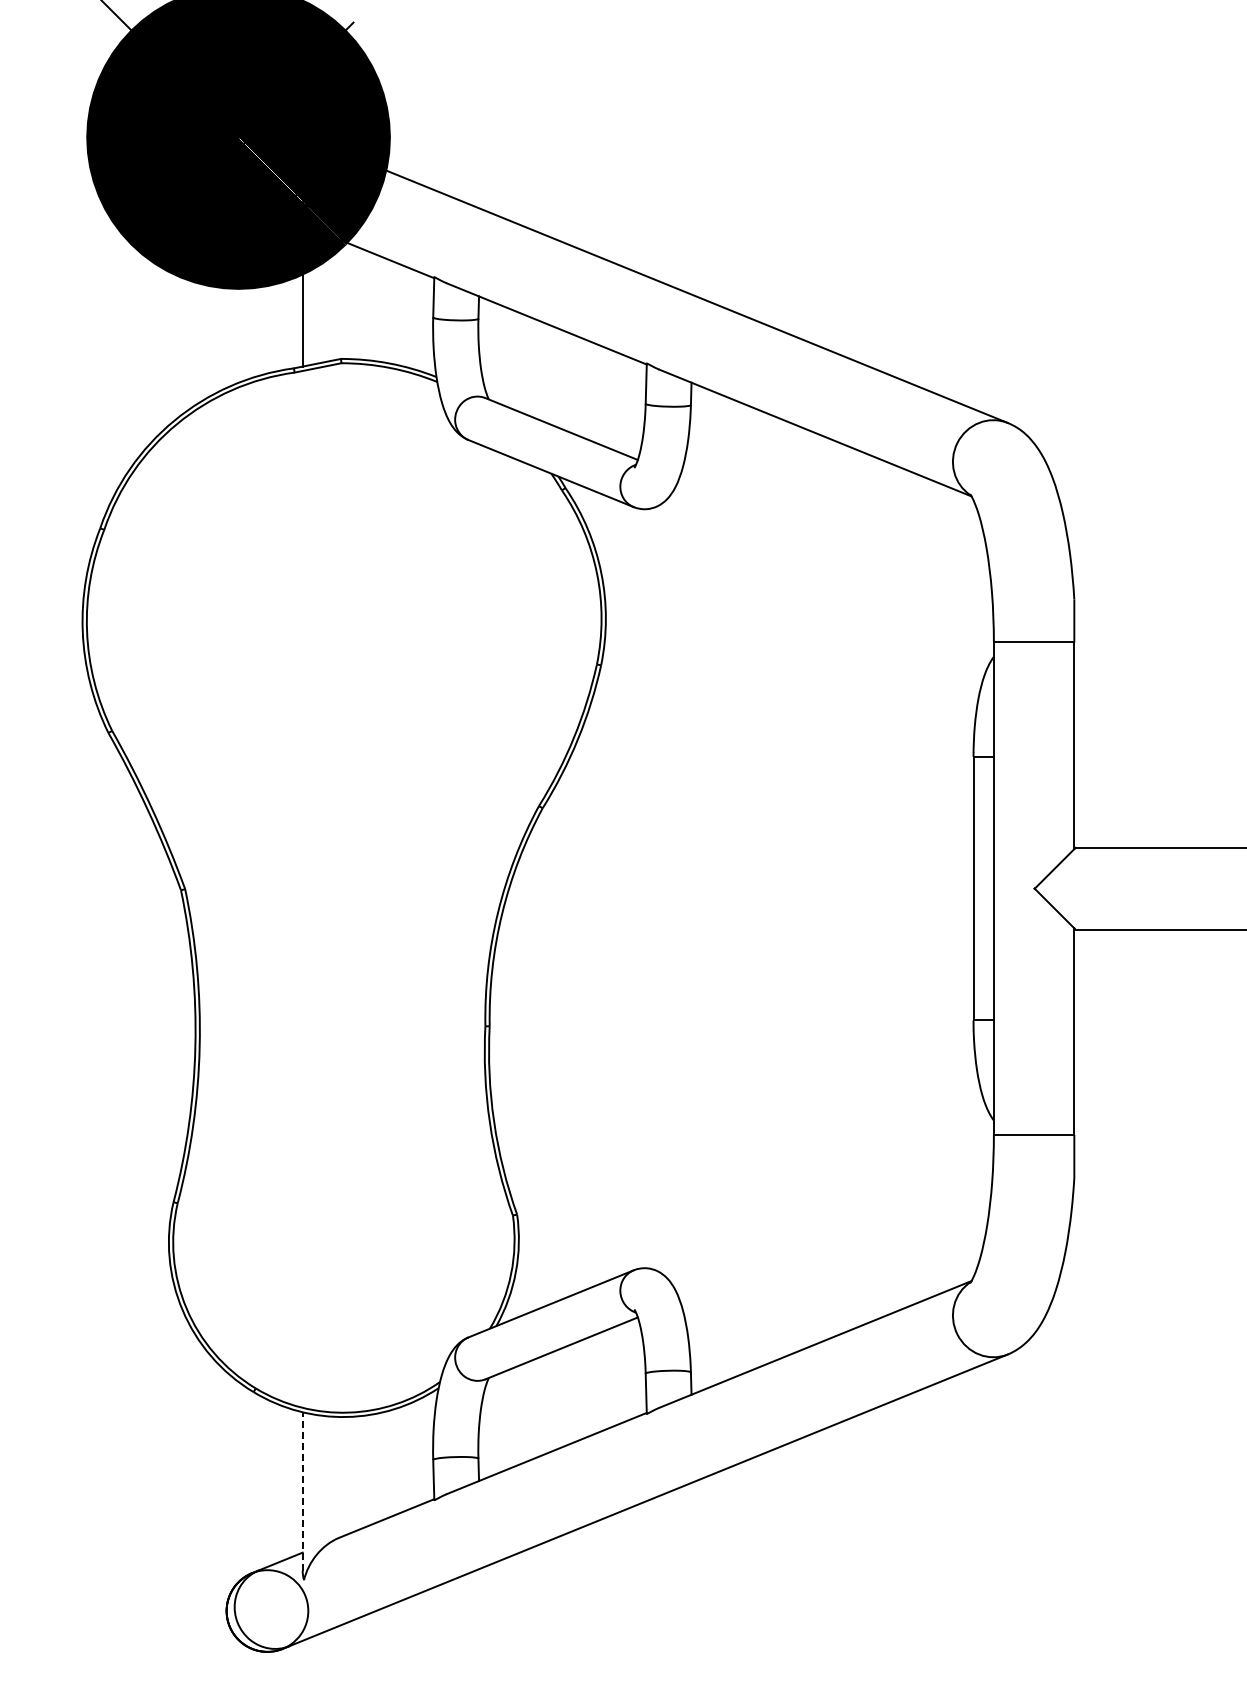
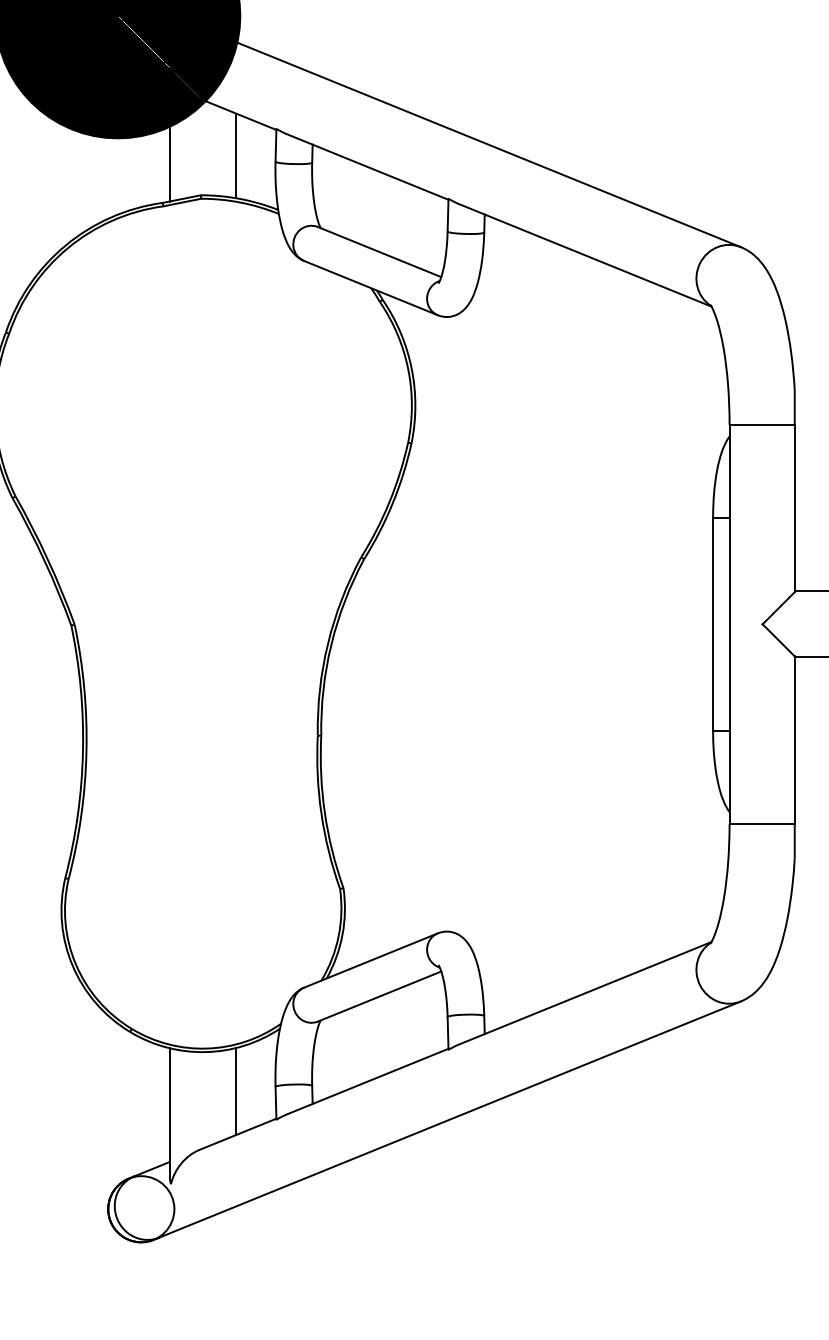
line: (384, 309) -> (236, 155), added
line: (384, 1465) -> (236, 1091), added
line: (302, 1490) -> (169, 1111), dashed -> solid

